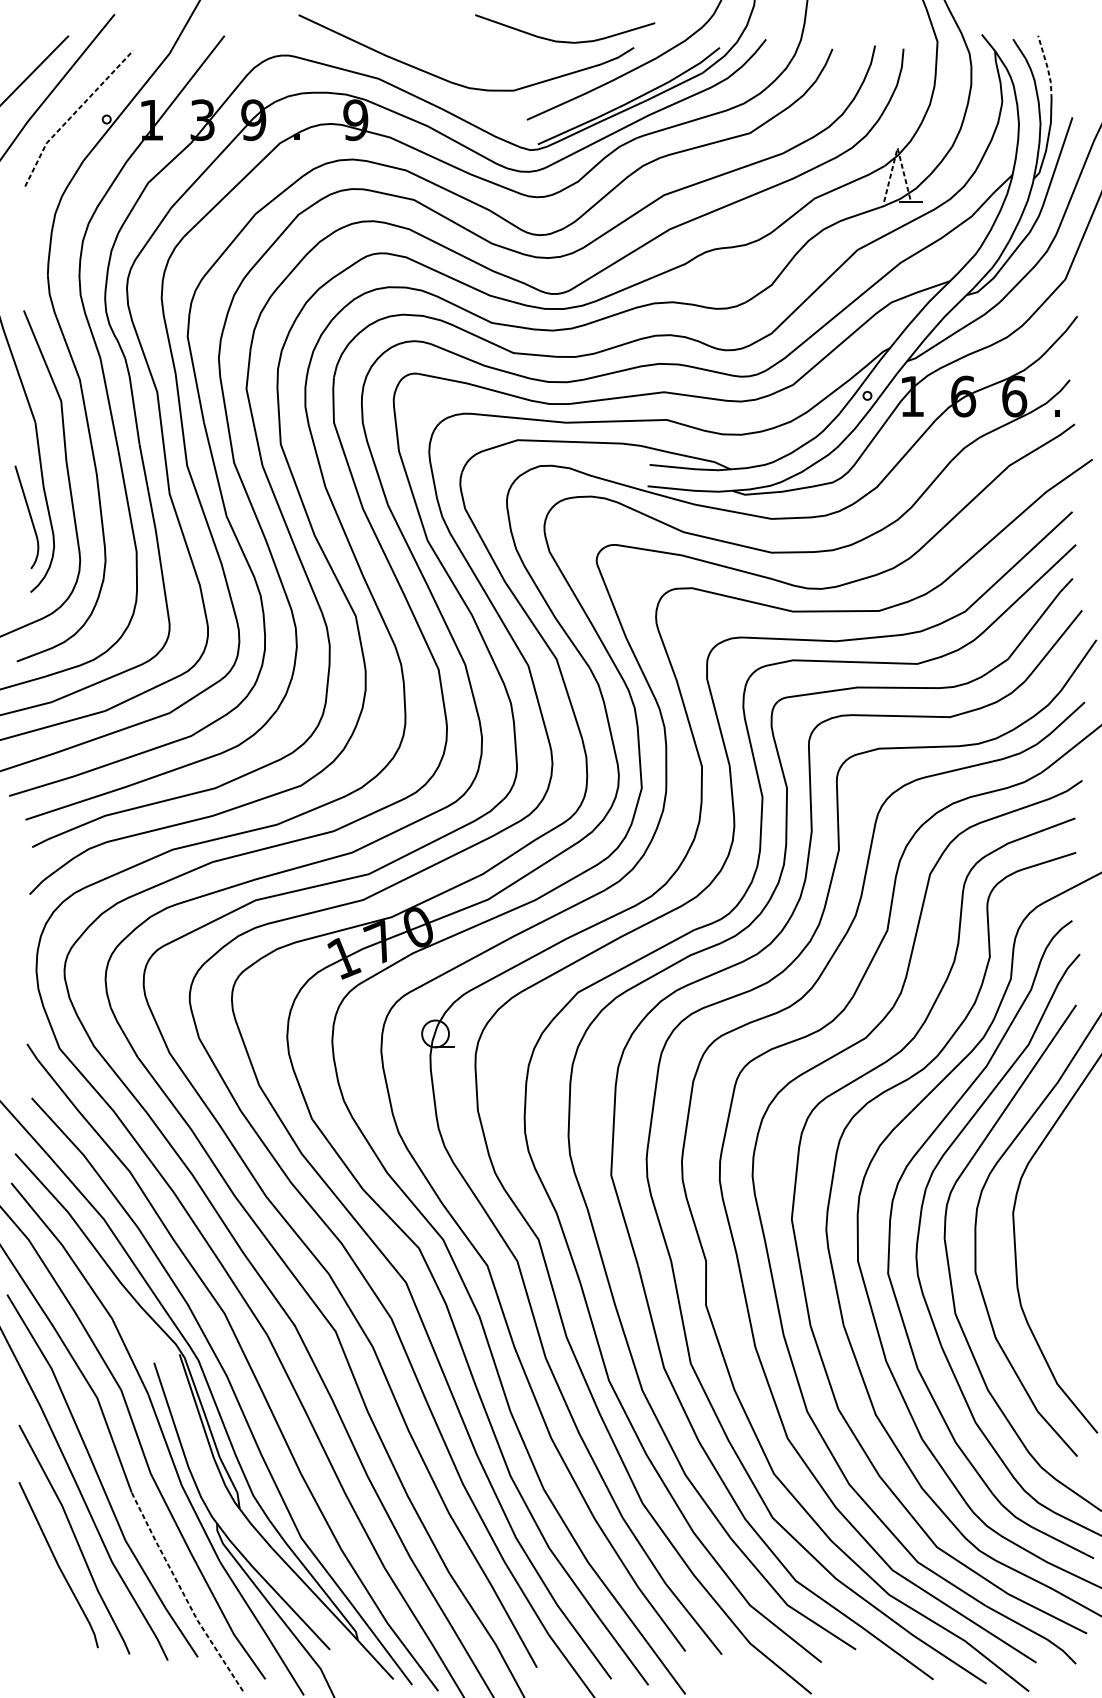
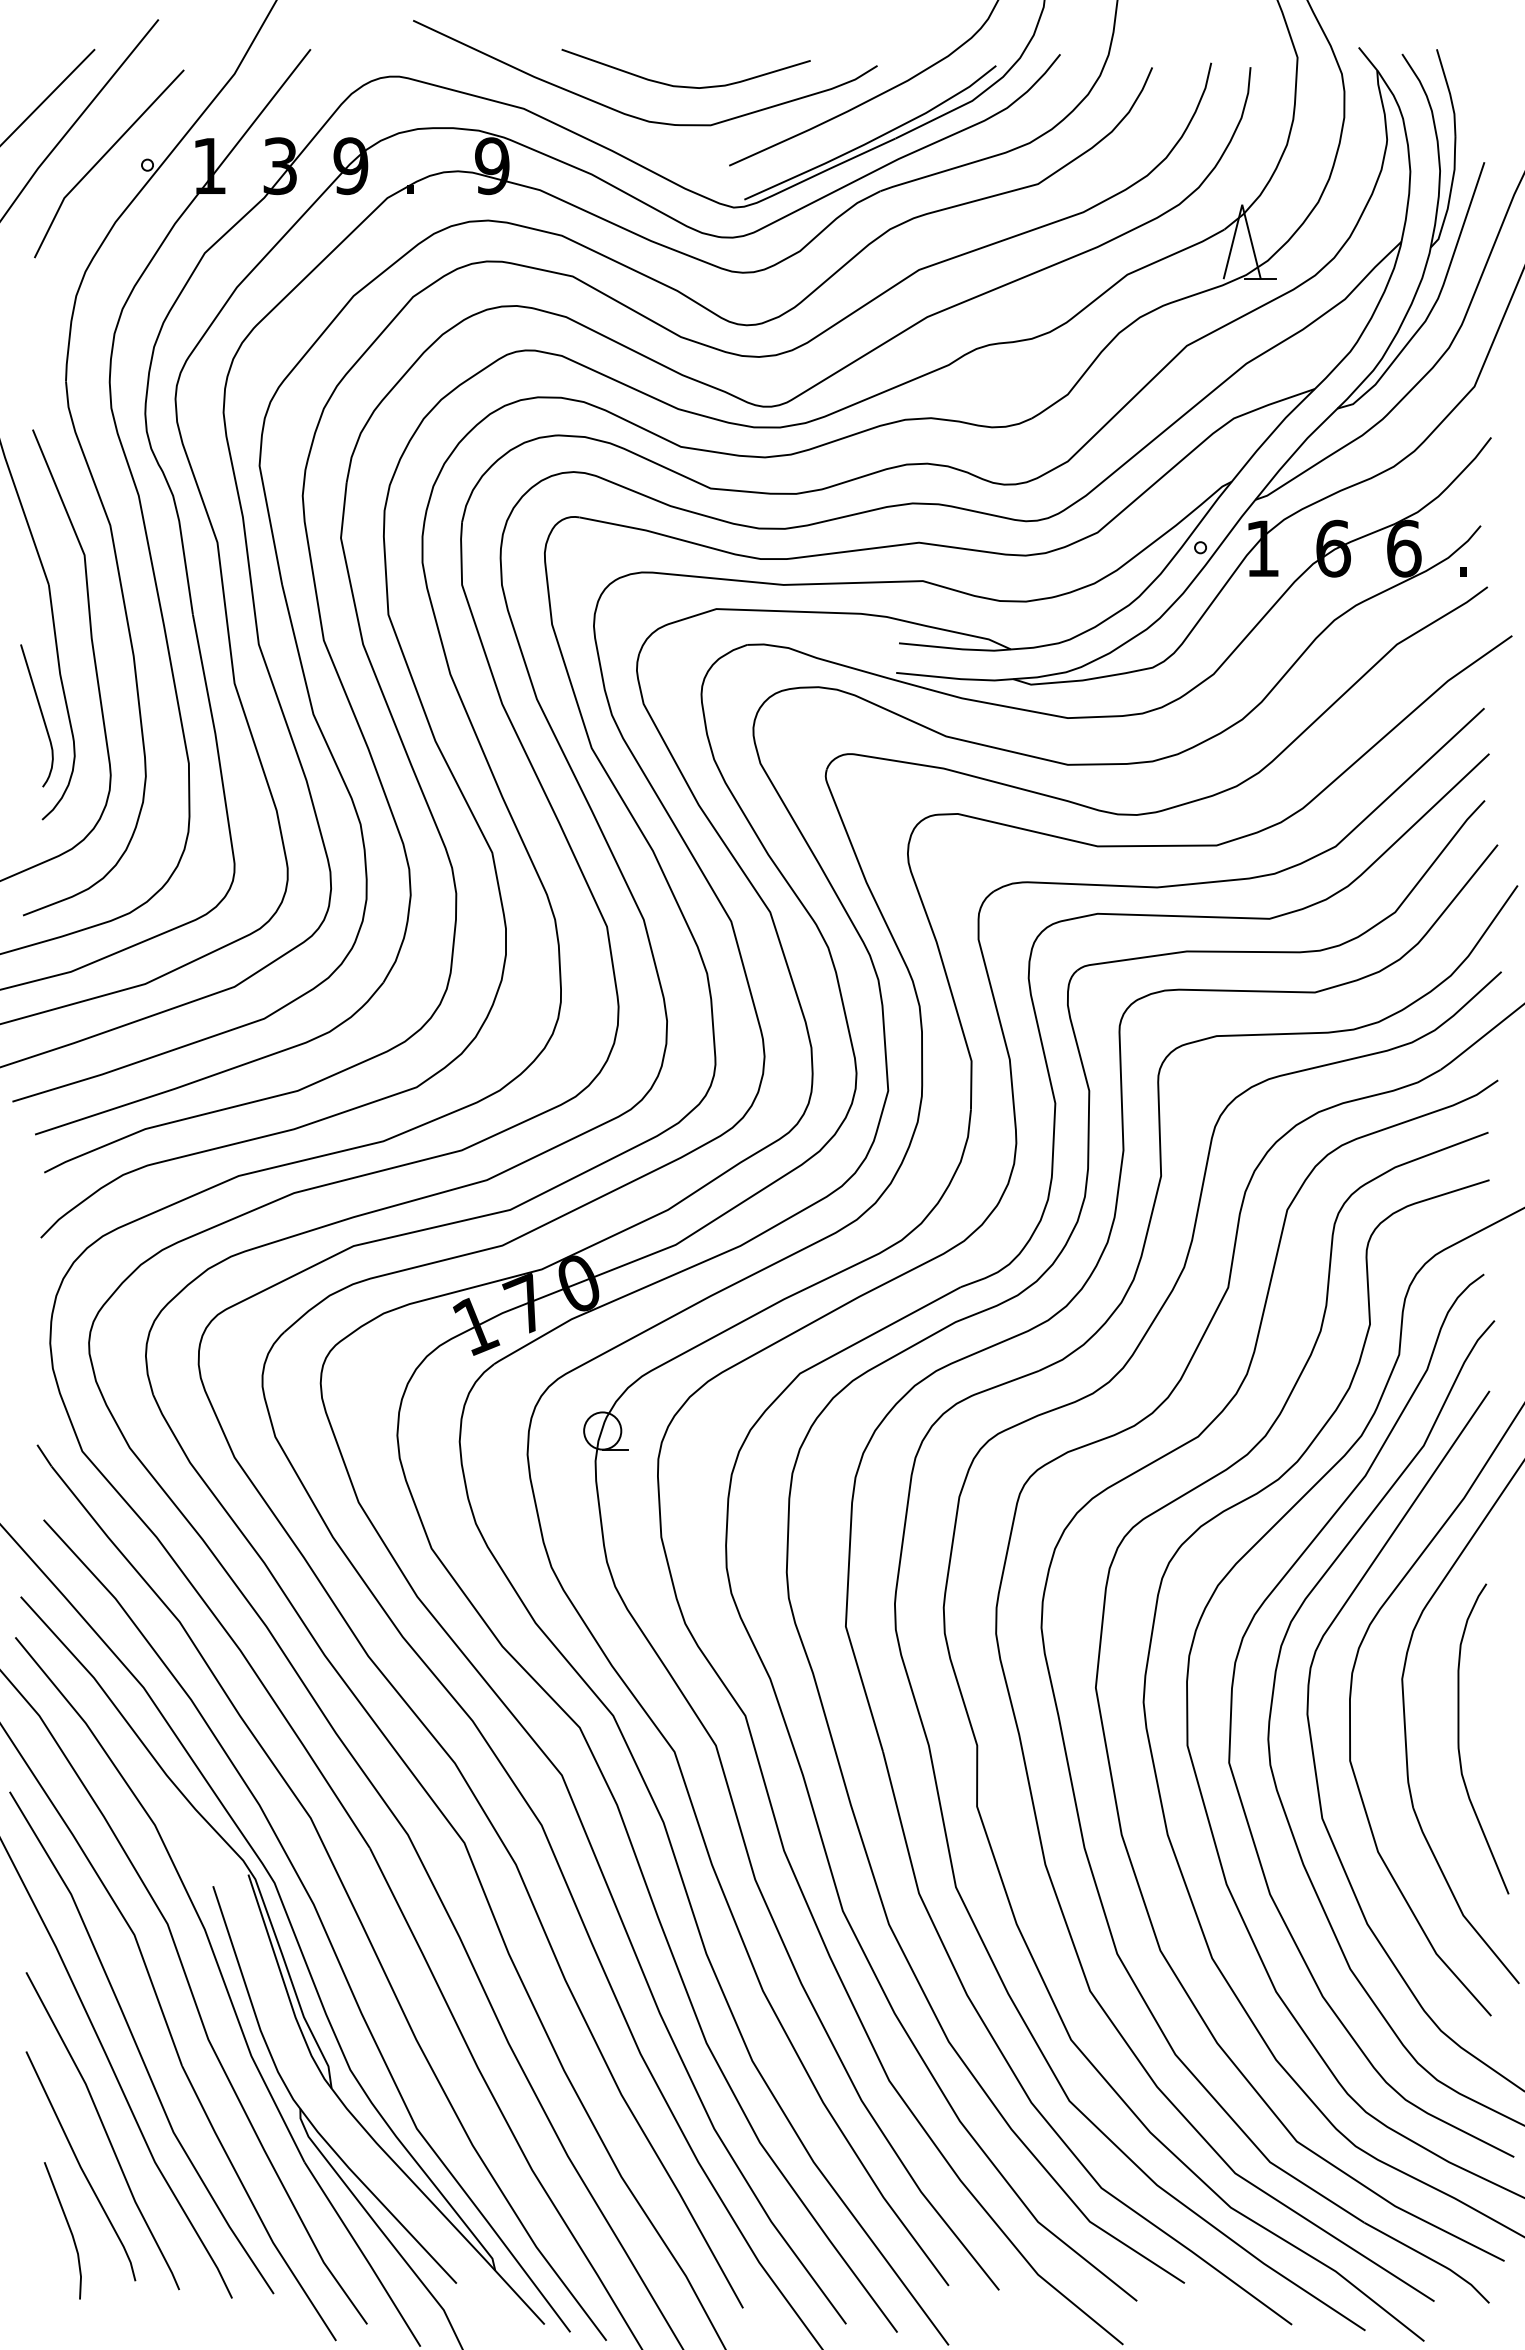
curve: (561, 40) -> (681, 85), moved
line: (1047, 67) -> (1449, 92), dashed -> solid
line: (73, 114) -> (101, 158), dashed -> solid
line: (897, 147) -> (1242, 204), dashed -> solid
curve: (1054, 1256) -> (1459, 1738), added
line: (183, 1593) -> (253, 2205), dashed -> solid
line: (49, 1610) -> (68, 2228), added

